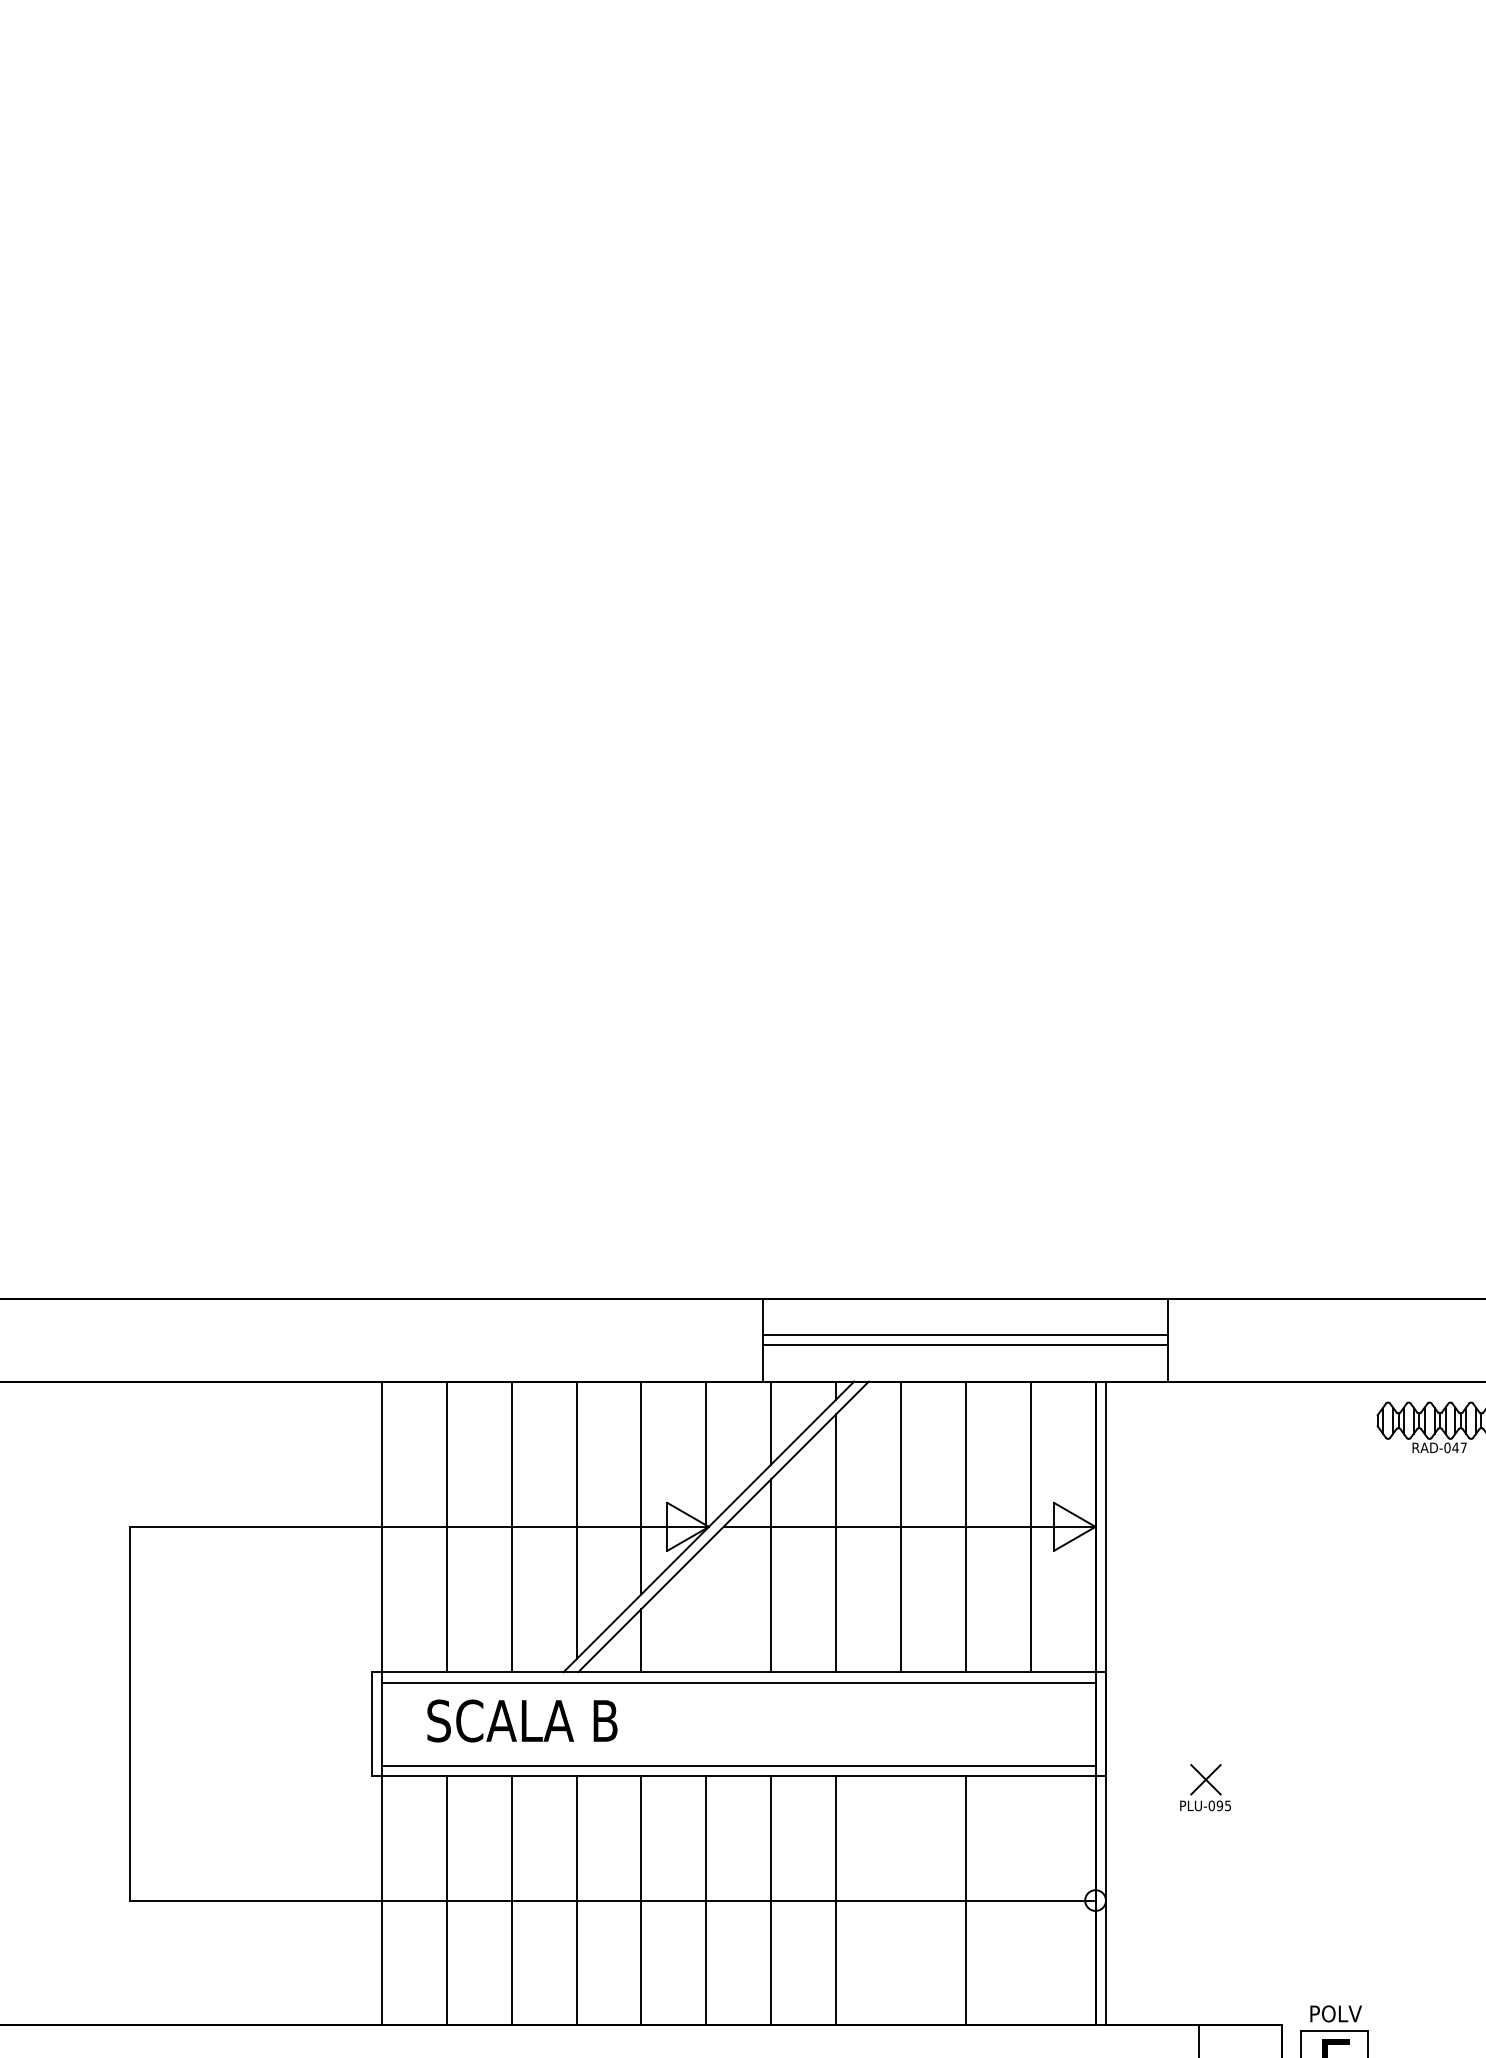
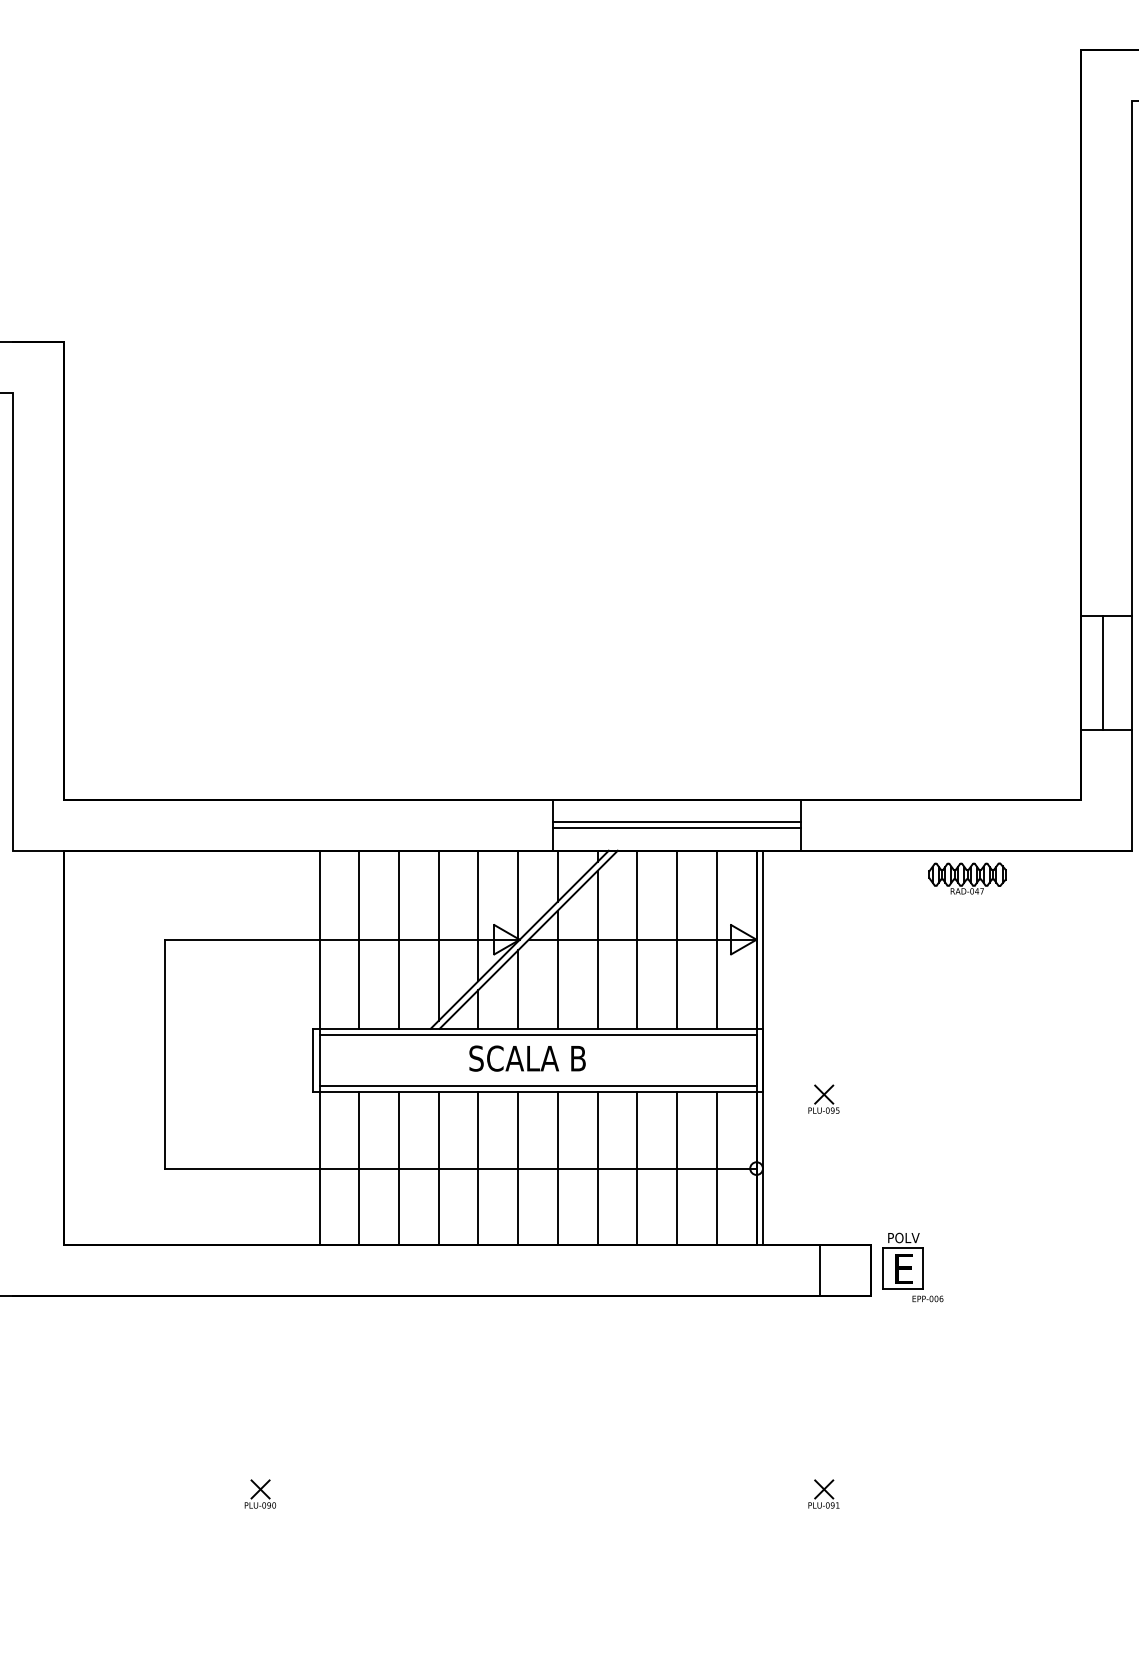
line: (706, 1608) -> (518, 989), added
text: (522, 1720) -> (527, 1058), moved
line: (901, 1900) -> (637, 1168), added
line: (1030, 1900) -> (716, 1168), added

